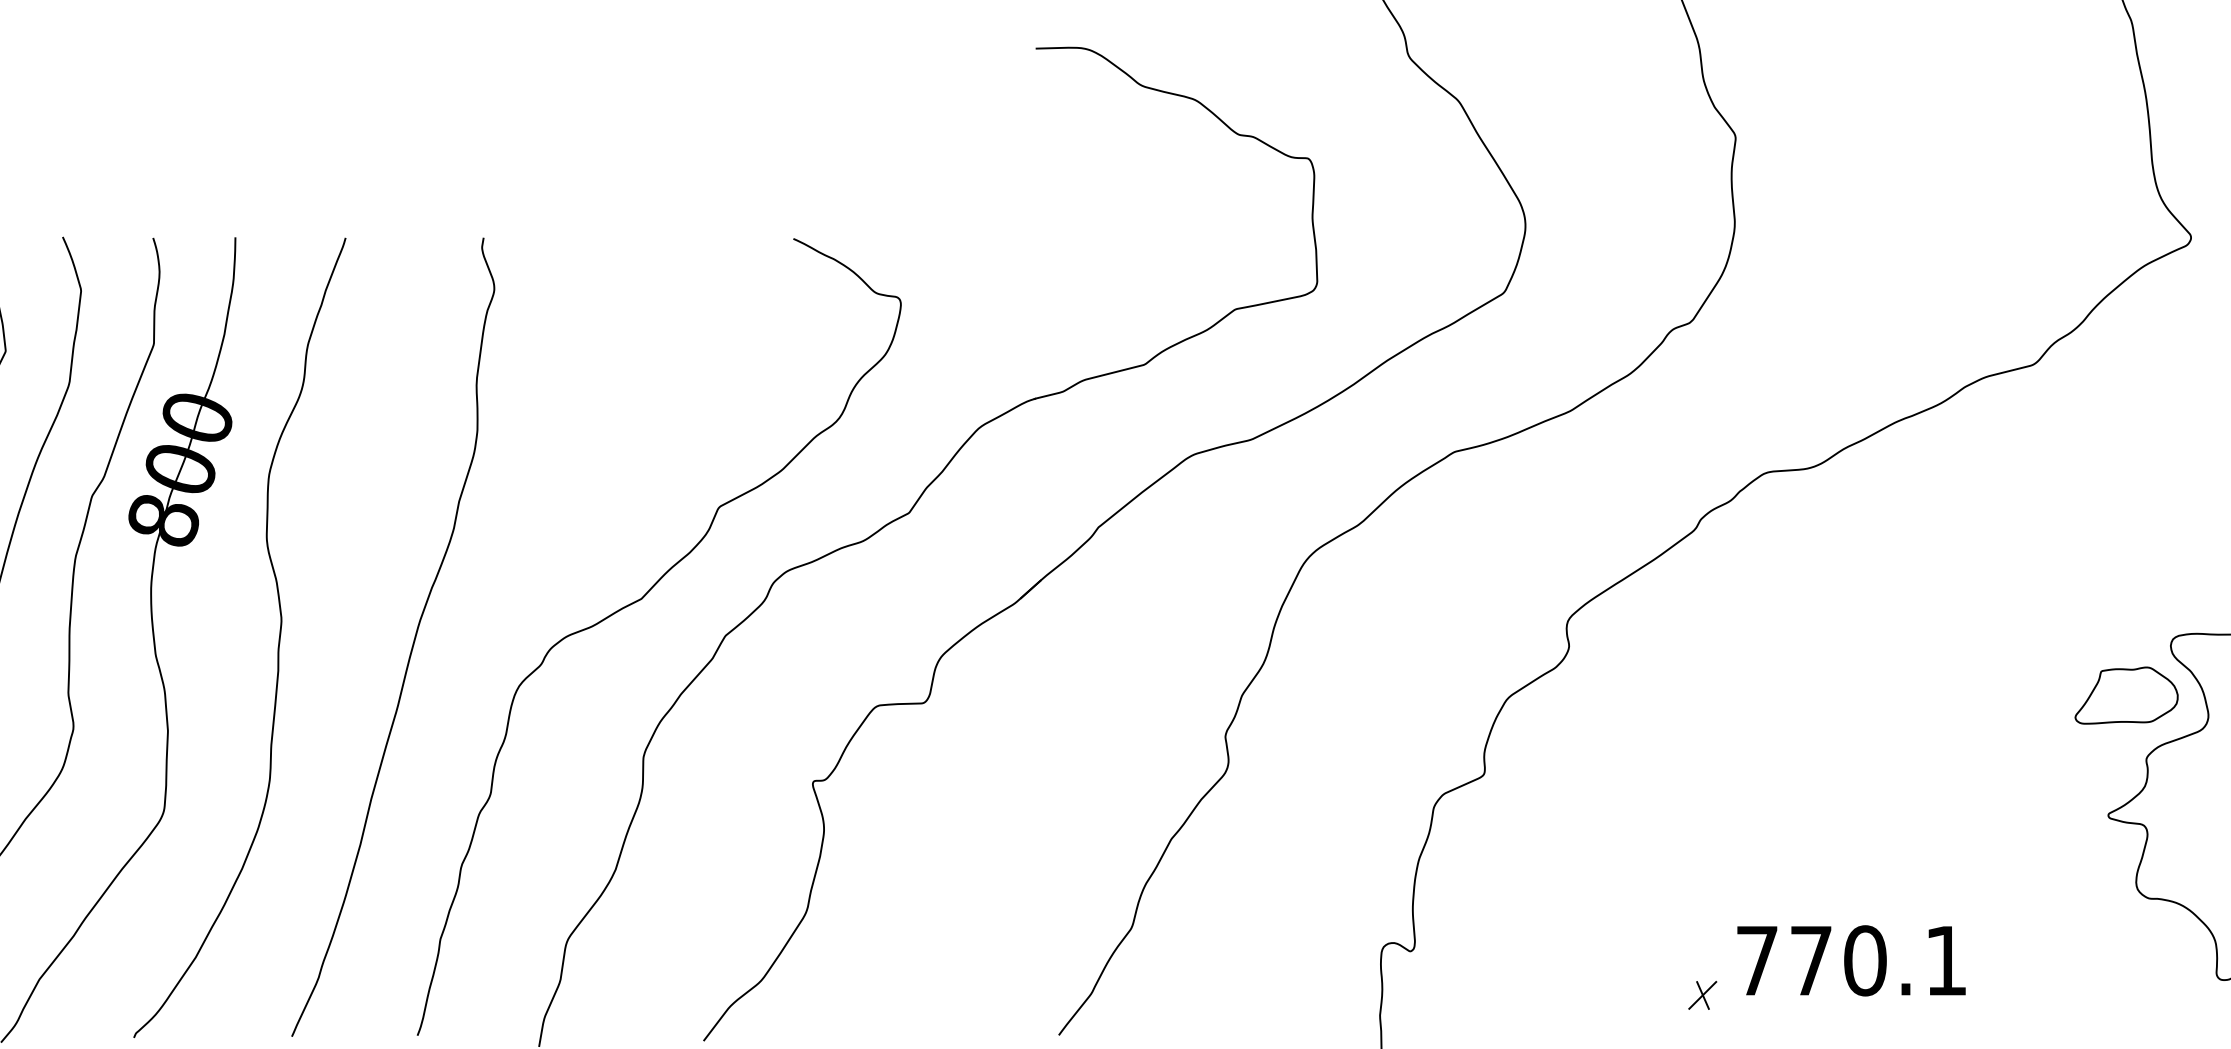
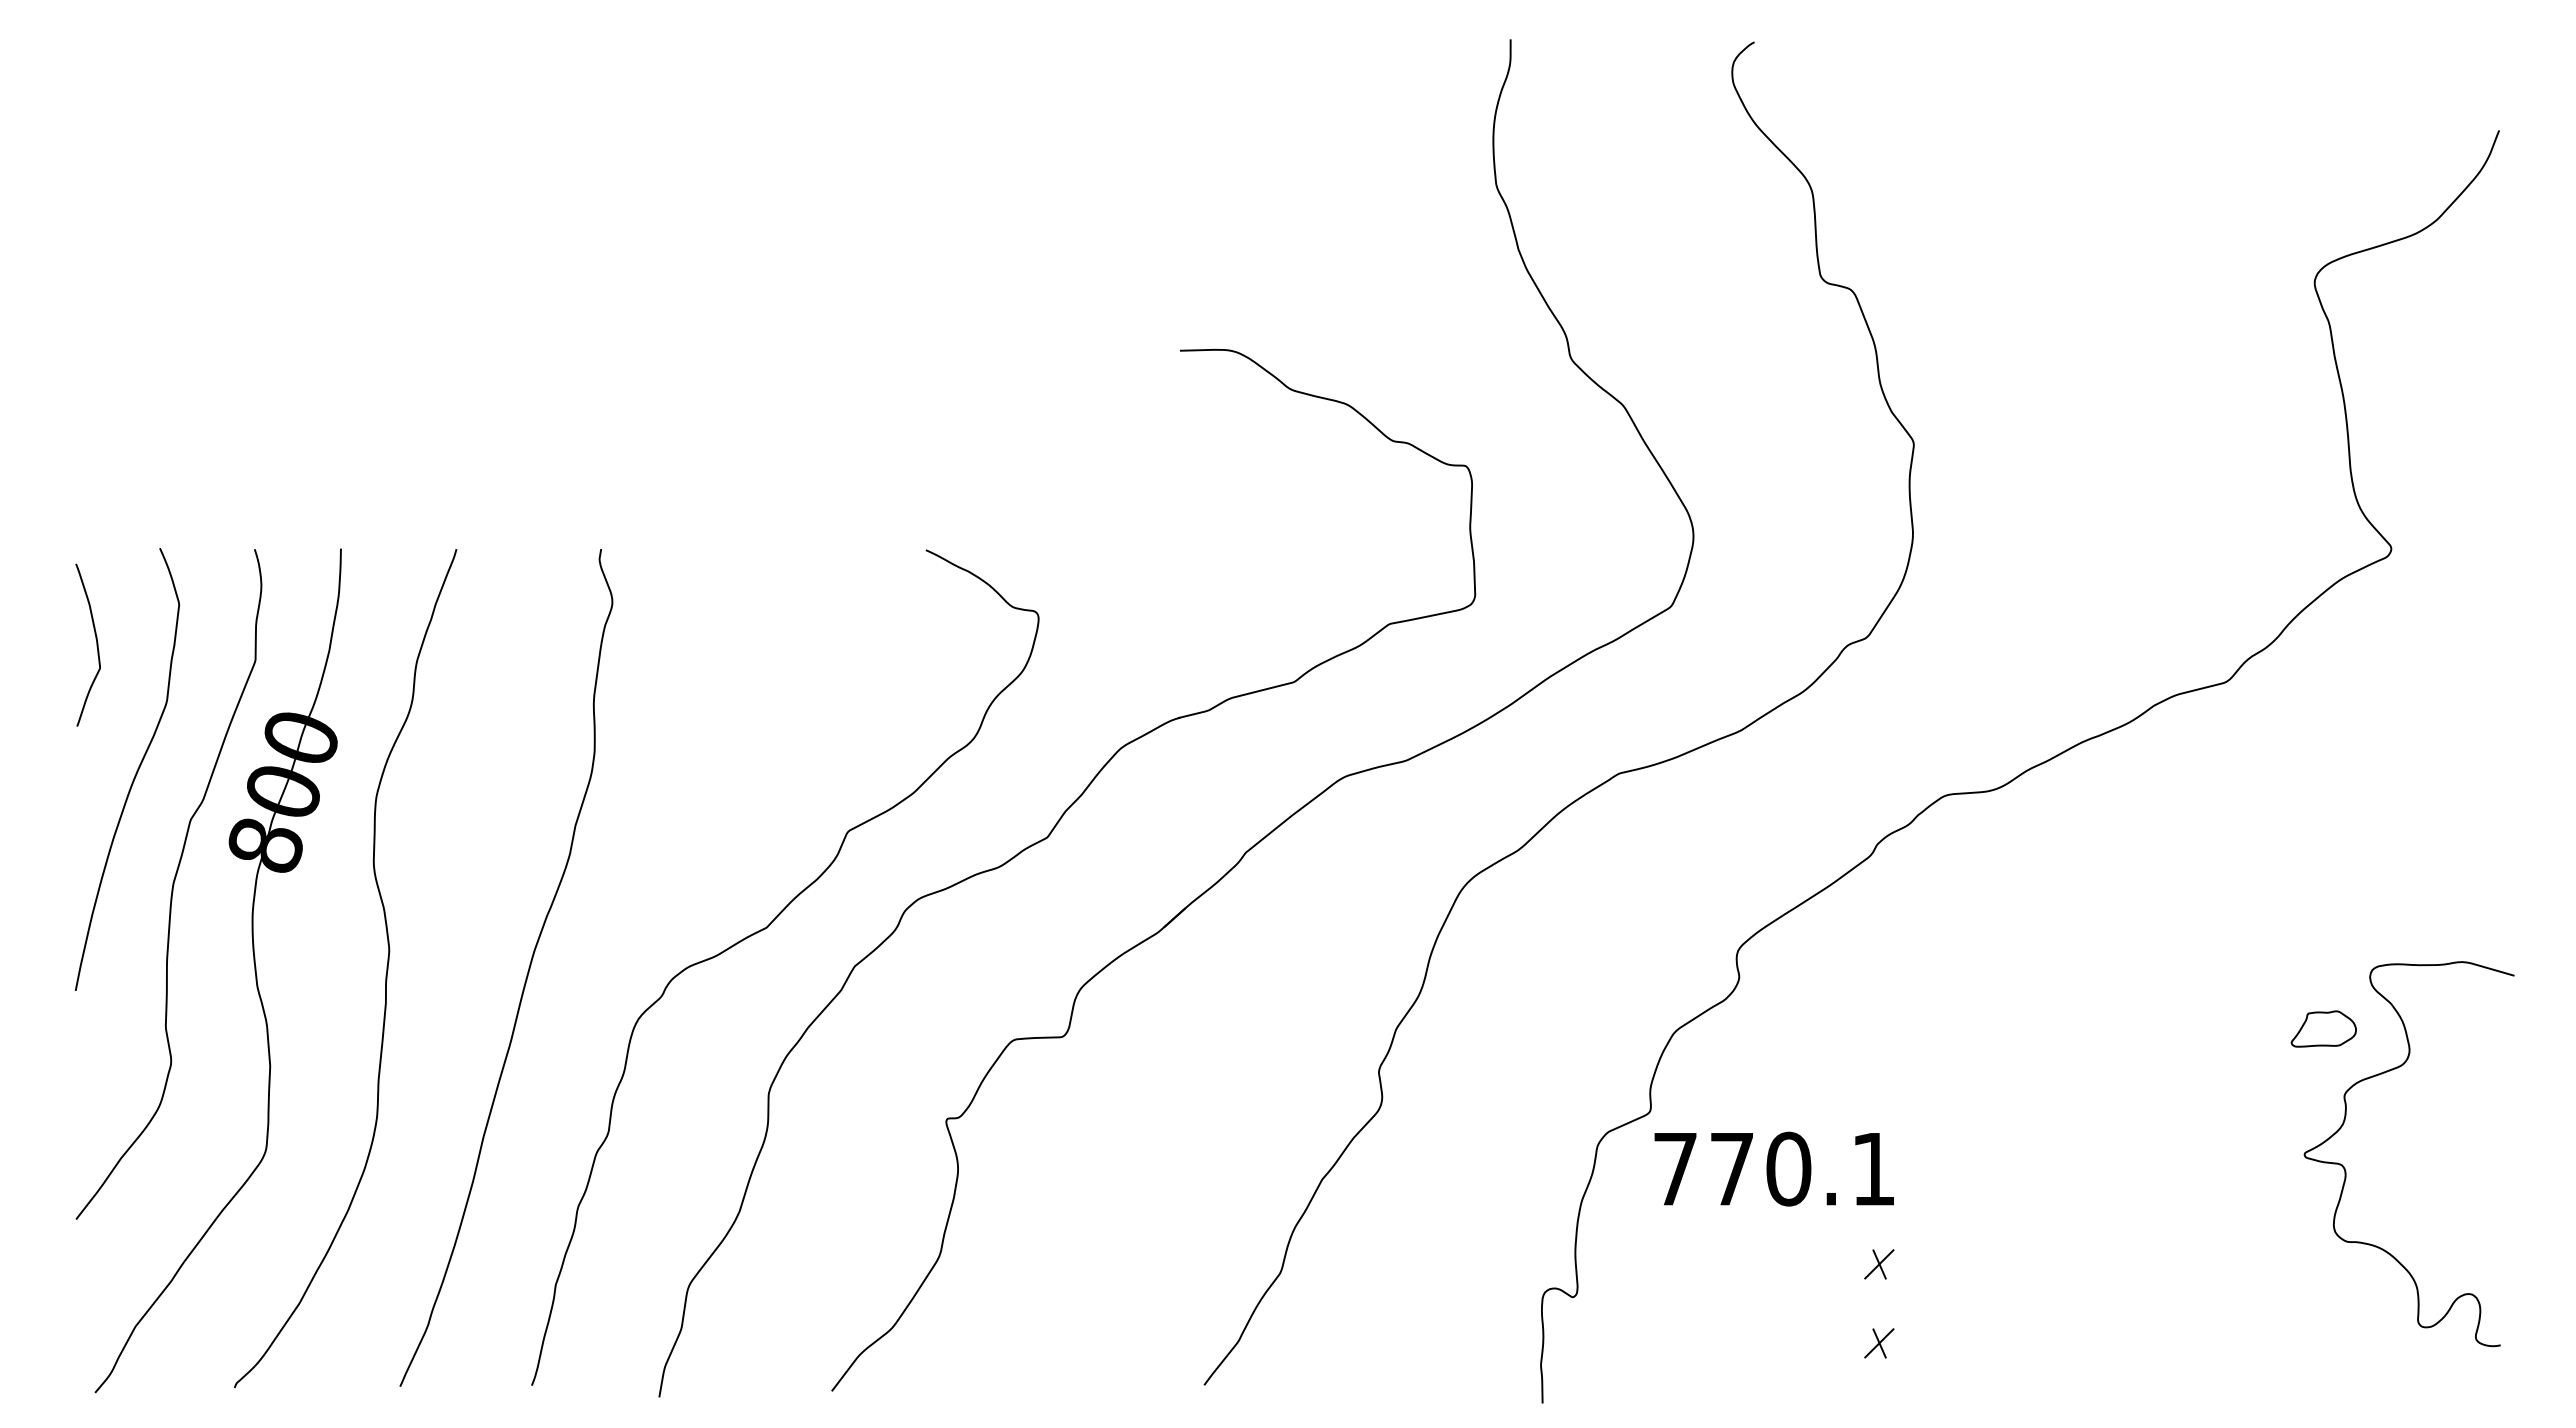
part: (2126, 695) -> (2323, 1028), size x0.6
part: (1702, 920) -> (1879, 1264), added
text: (1850, 960) -> (1773, 1168), moved

